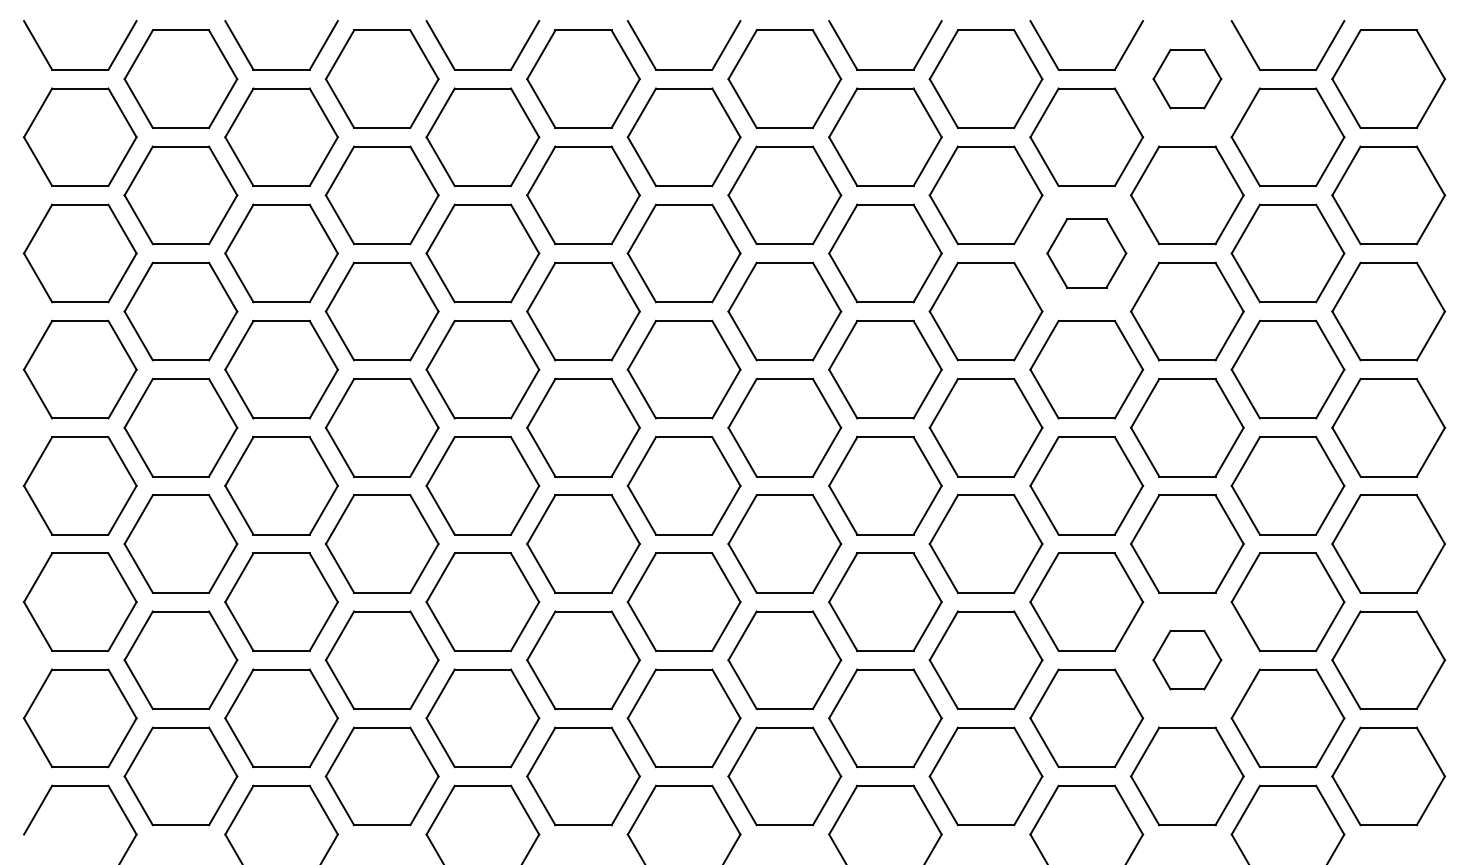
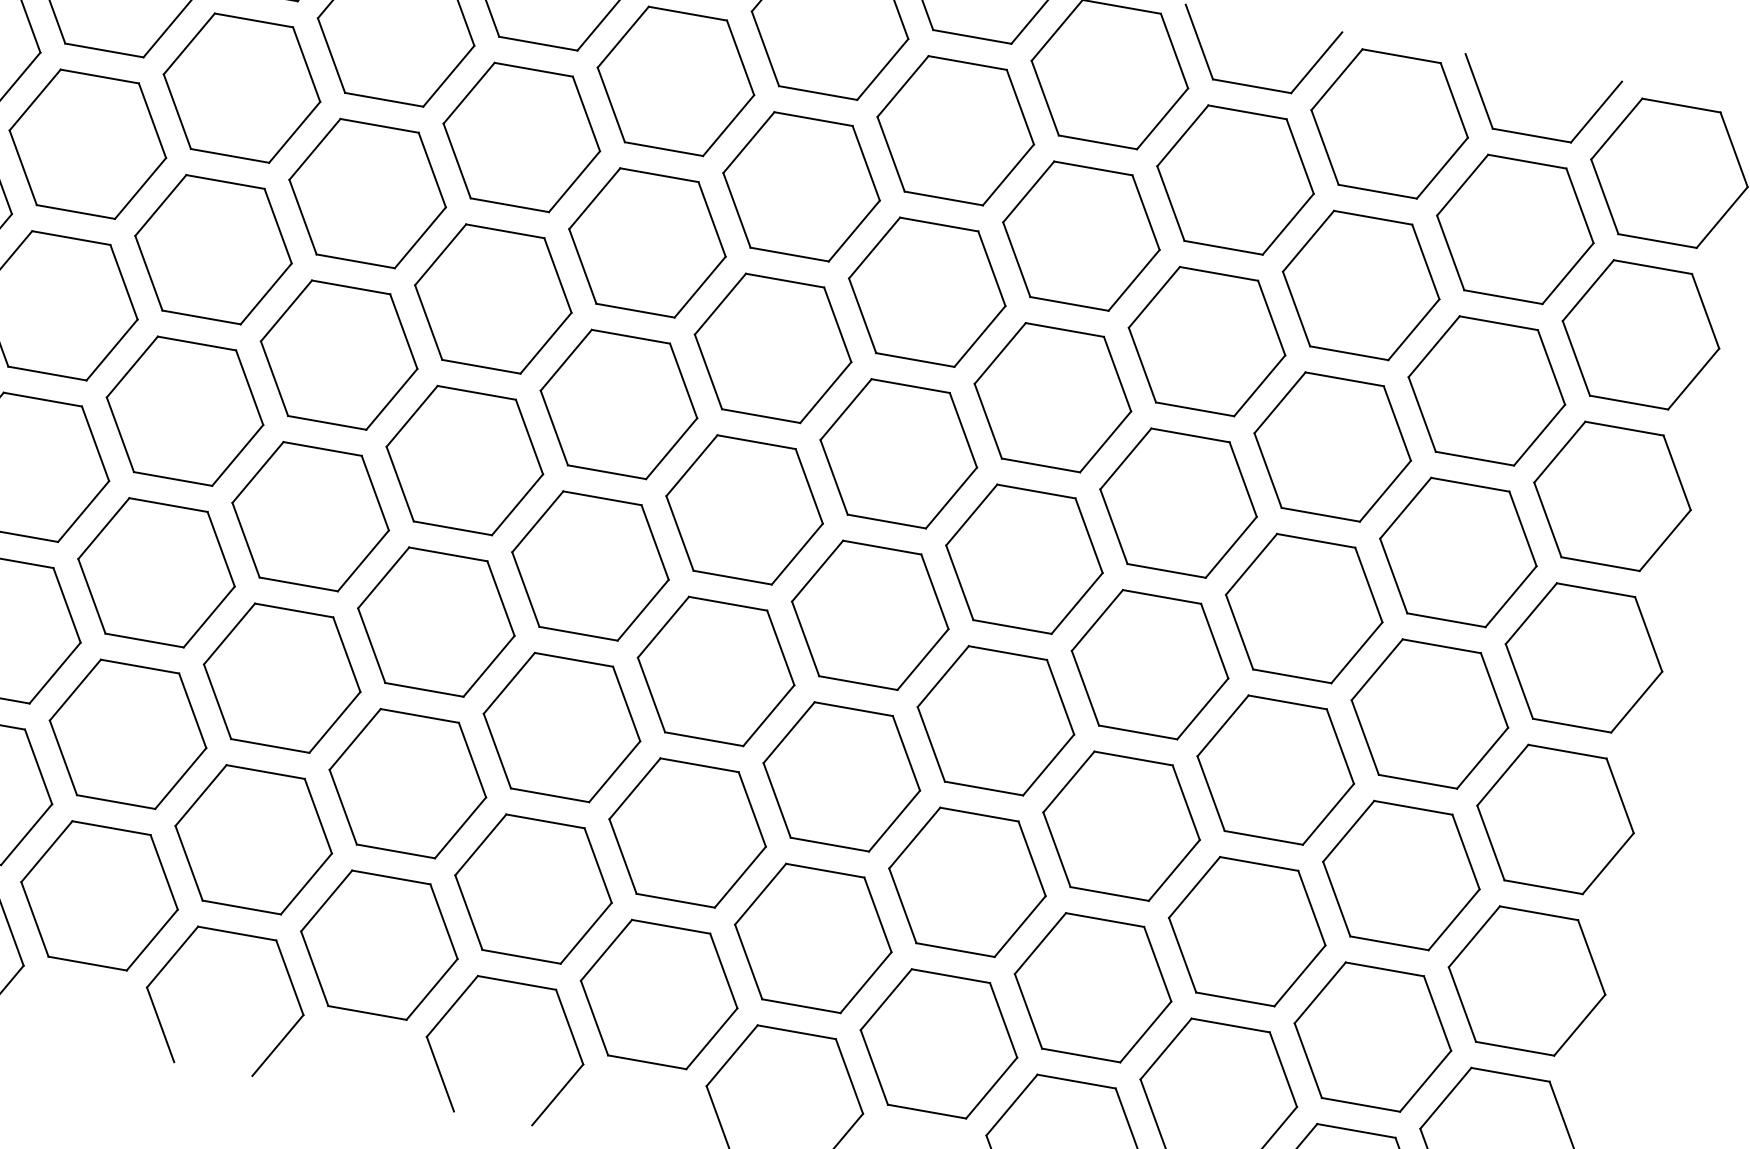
part: (1187, 78) -> (1390, 123), size x1.67
part: (1086, 253) -> (1206, 341), size x1.43
part: (1187, 659) -> (1247, 930), size x1.67

